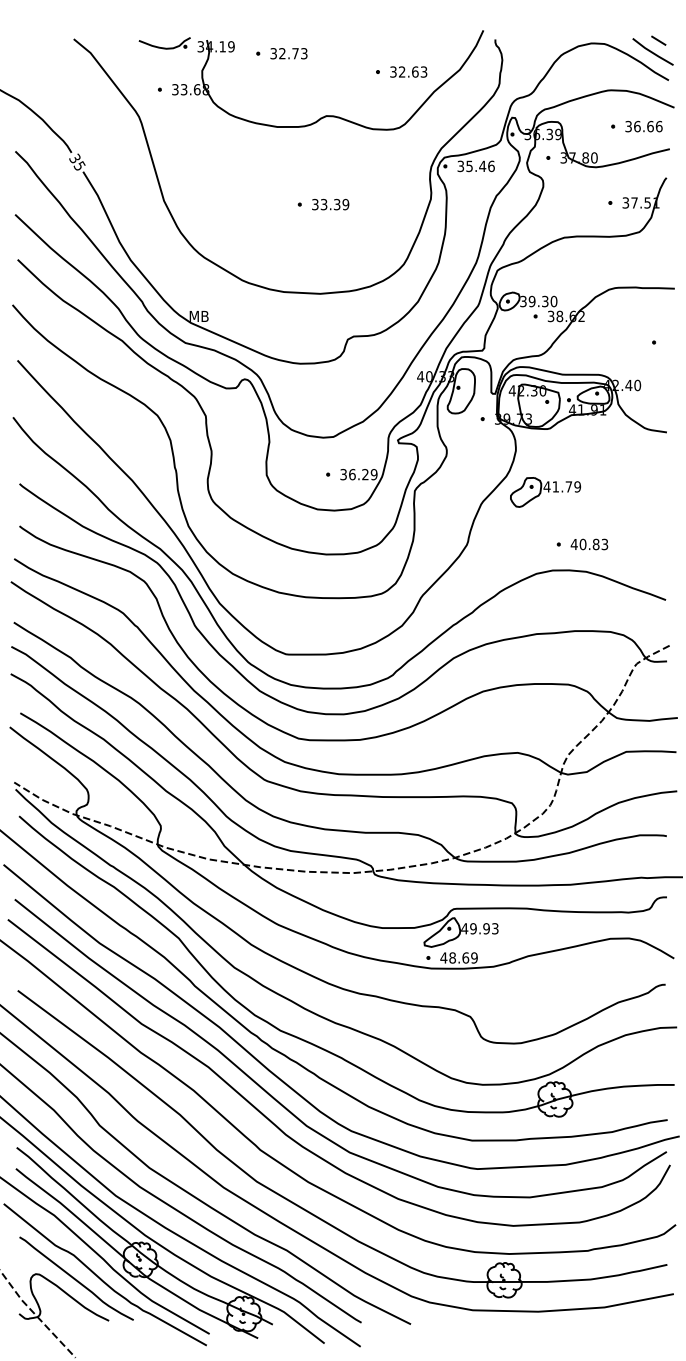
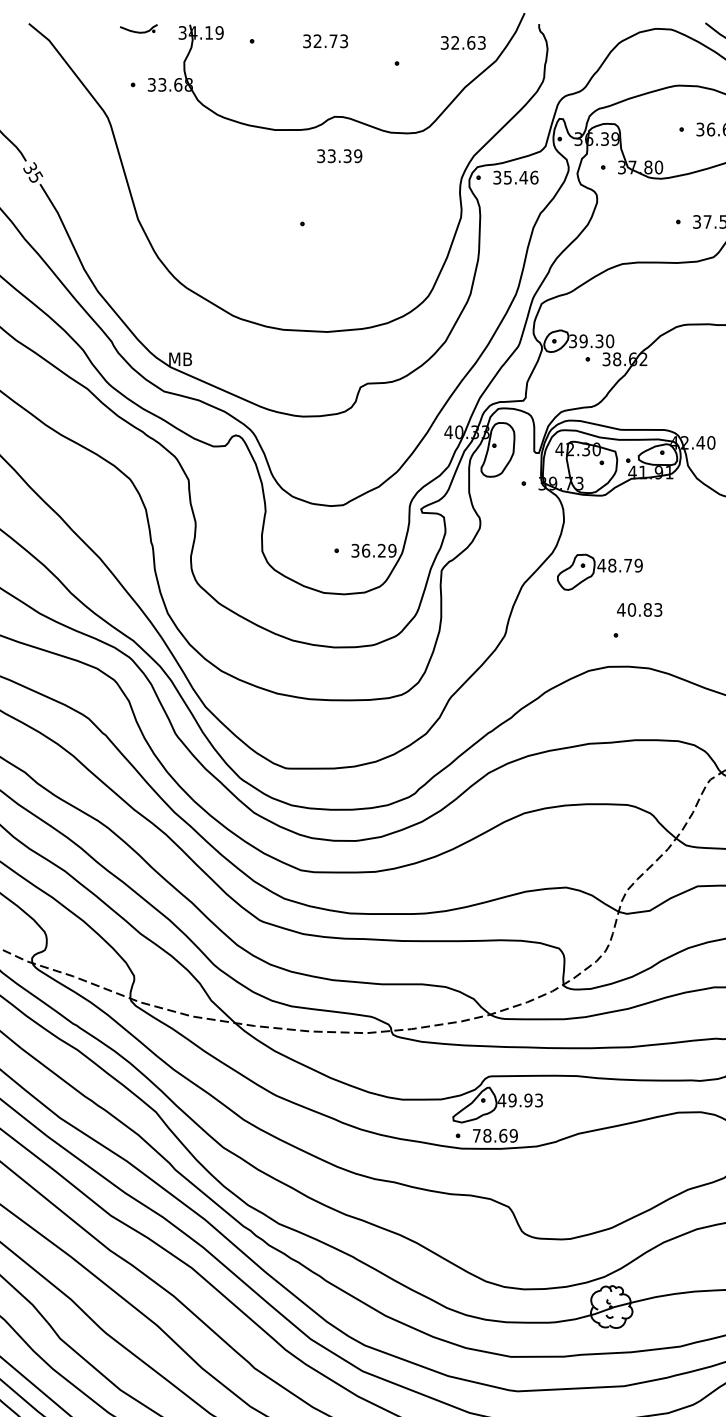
part: (164, 43) -> (138, 28), size x0.6
text: (288, 53) -> (325, 41), moved
text: (408, 71) -> (463, 42), moved
text: (330, 204) -> (339, 156), moved
text: (555, 486) -> (611, 565), 41.79 -> 48.79
text: (589, 544) -> (639, 609), moved
text: (443, 957) -> (476, 1135), 48.69 -> 78.69

